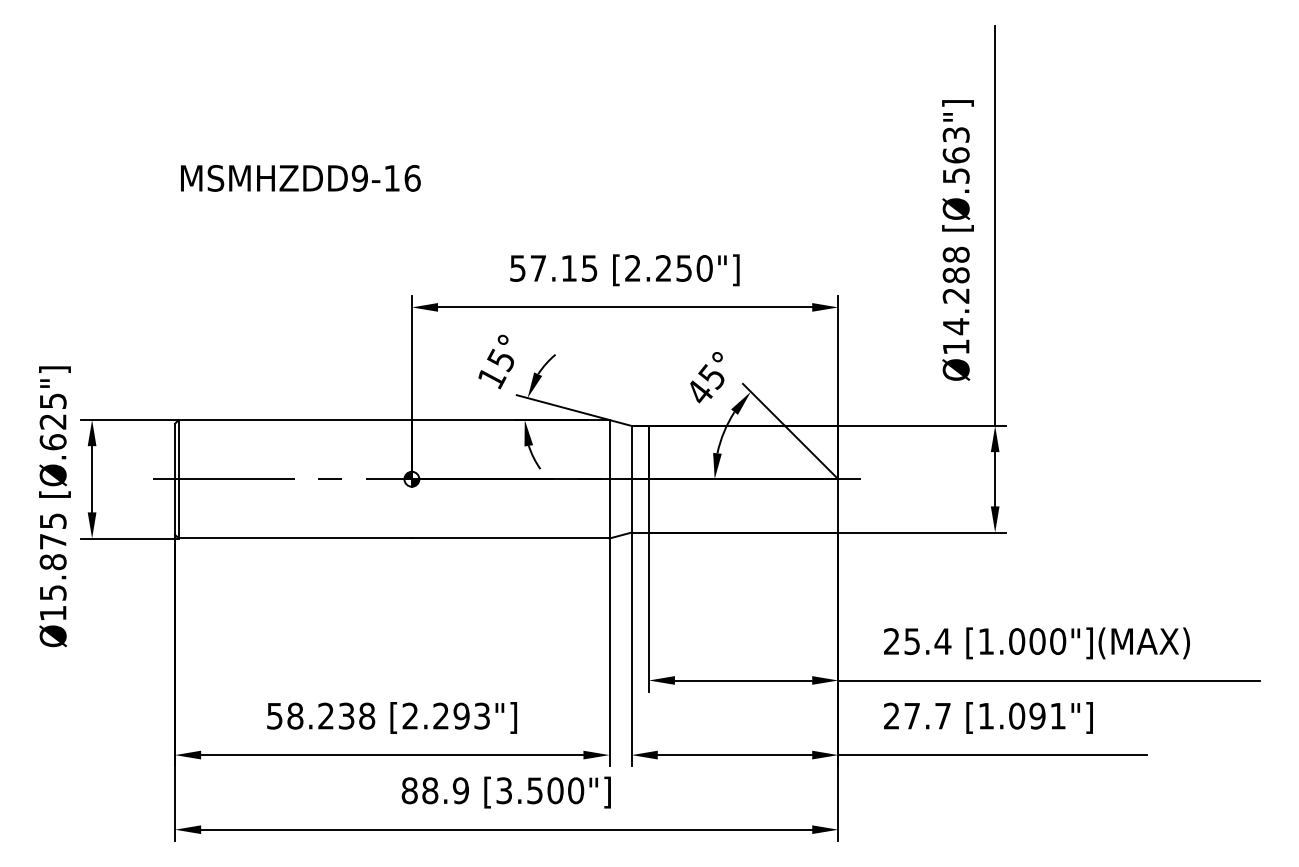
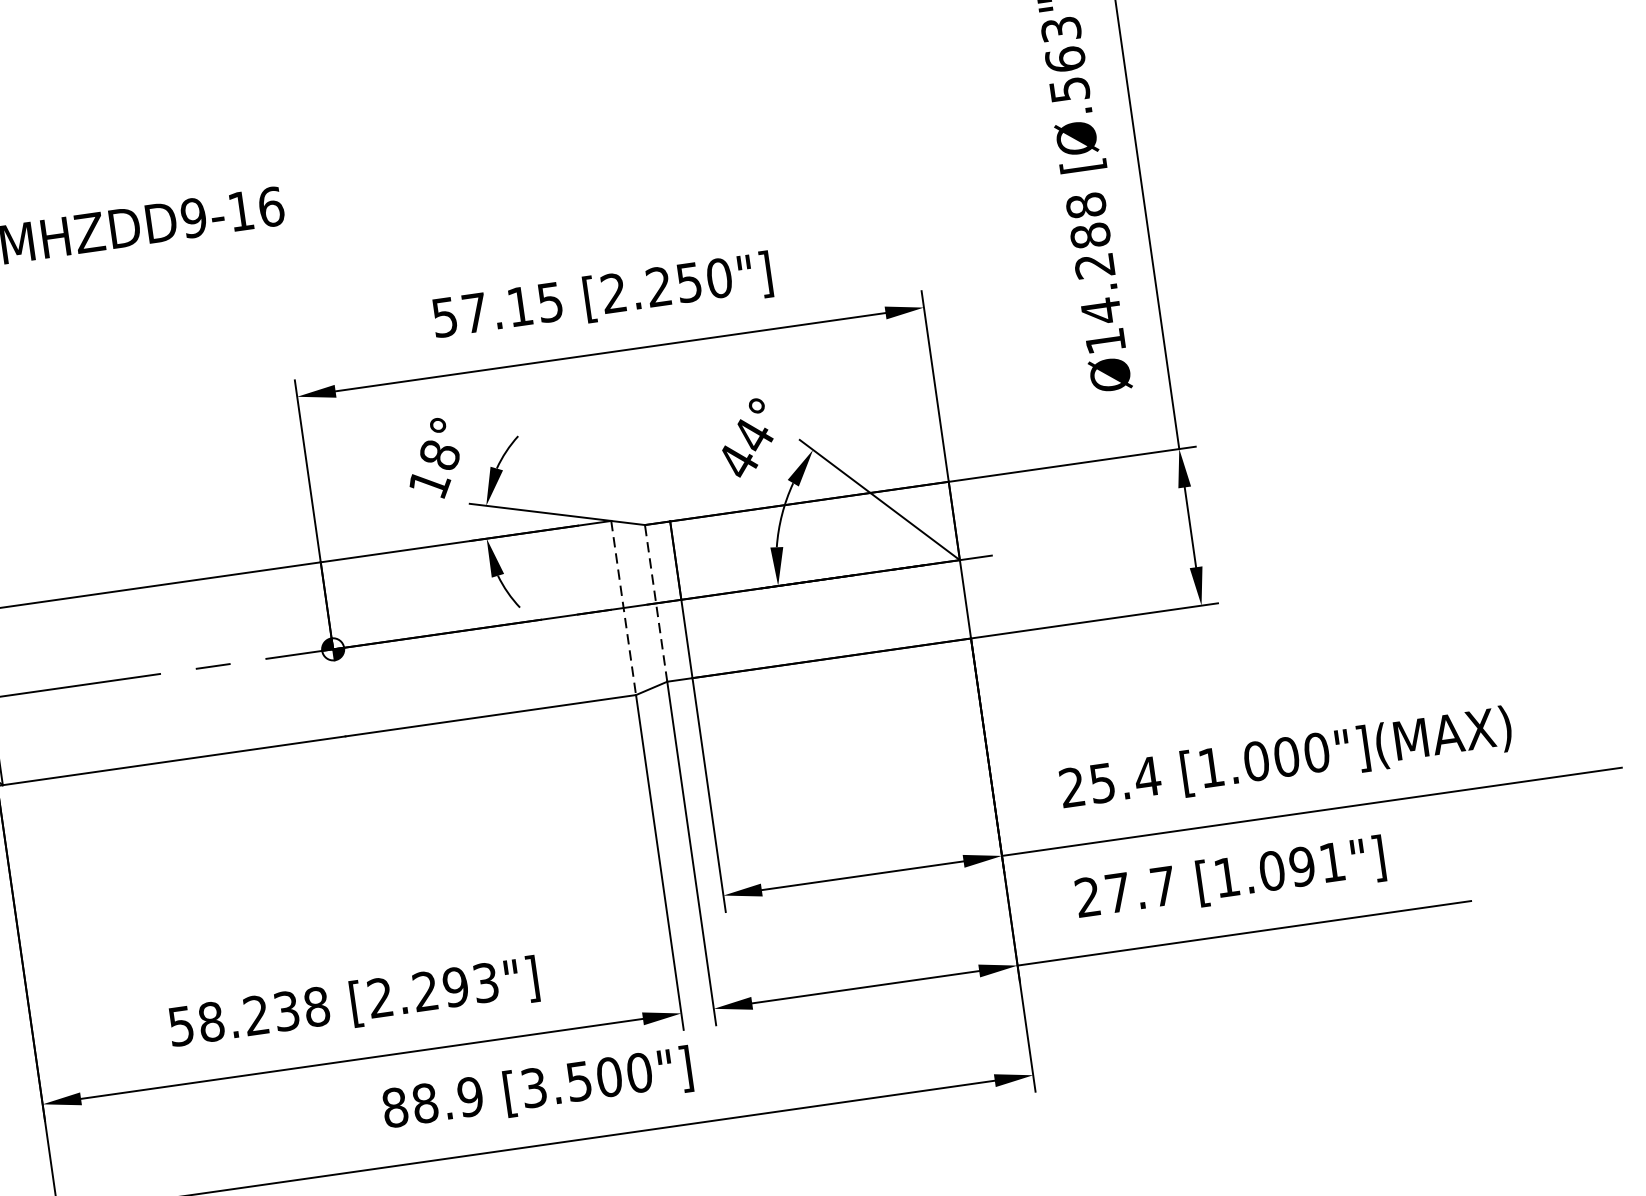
text: (500, 360) -> (438, 456), 15° -> 18°
text: (711, 376) -> (751, 435), 45° -> 44°
line: (631, 478) -> (655, 602), solid -> dashed
line: (609, 479) -> (623, 608), solid -> dashed

